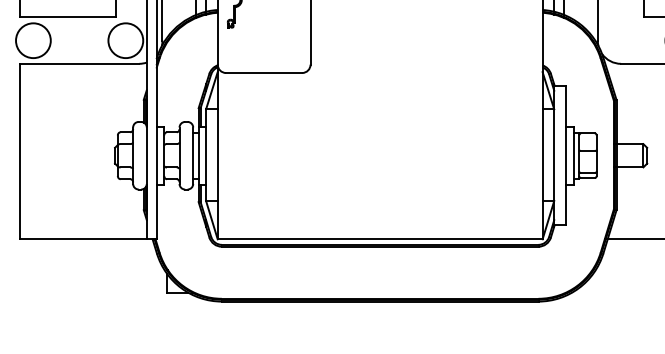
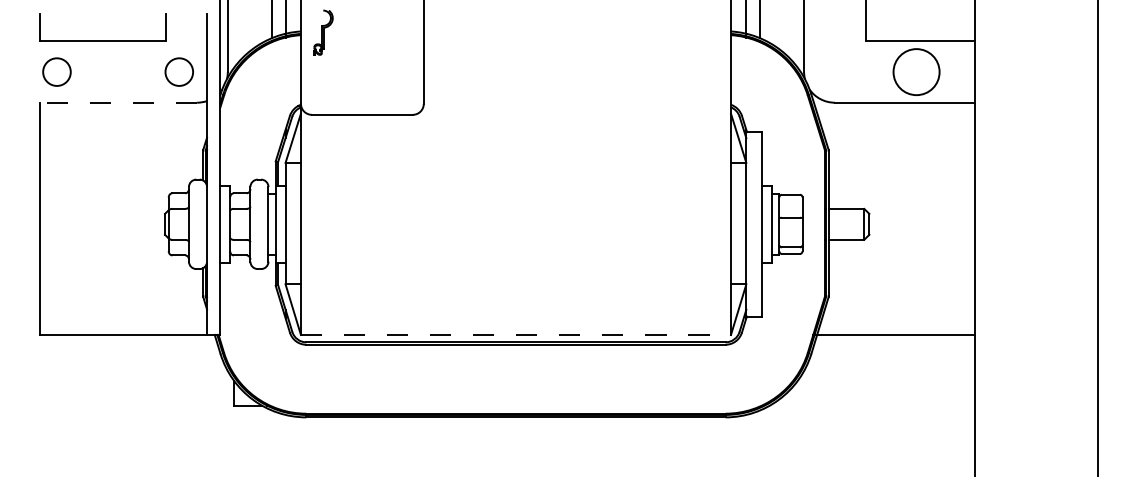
circle: (33, 41) -> (56, 72), size x0.6
circle: (125, 41) -> (179, 72), size x0.6
line: (79, 63) -> (118, 102), solid -> dashed
line: (380, 238) -> (516, 334), solid -> dashed

